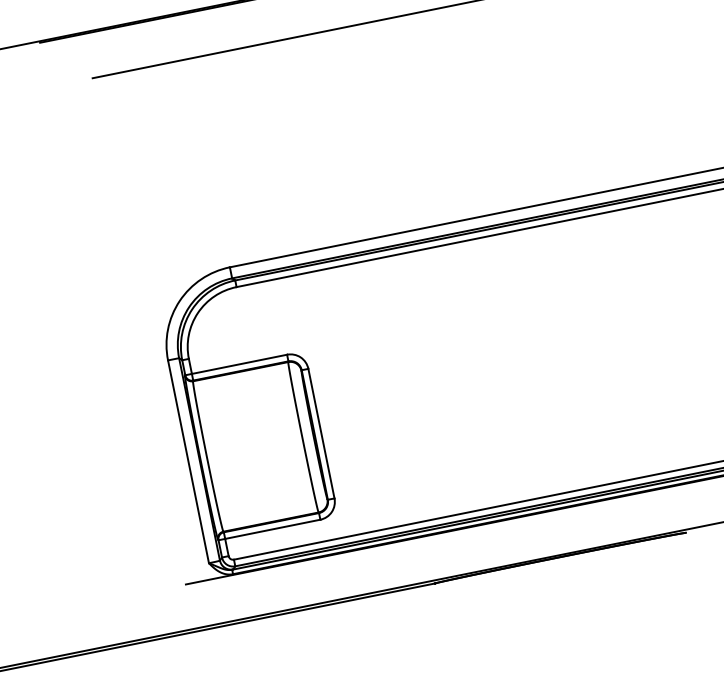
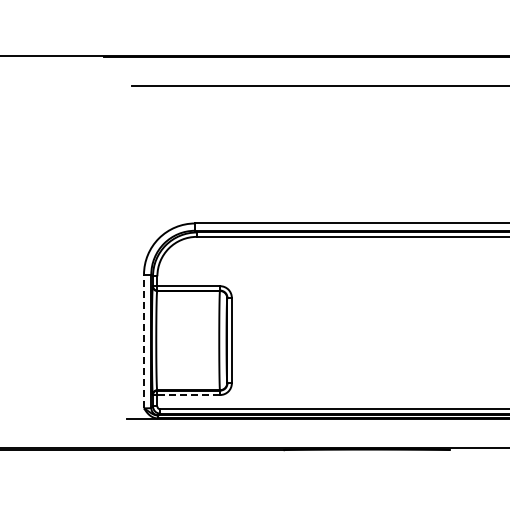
line: (189, 461) -> (144, 341), solid -> dashed
line: (272, 530) -> (188, 395), solid -> dashed

